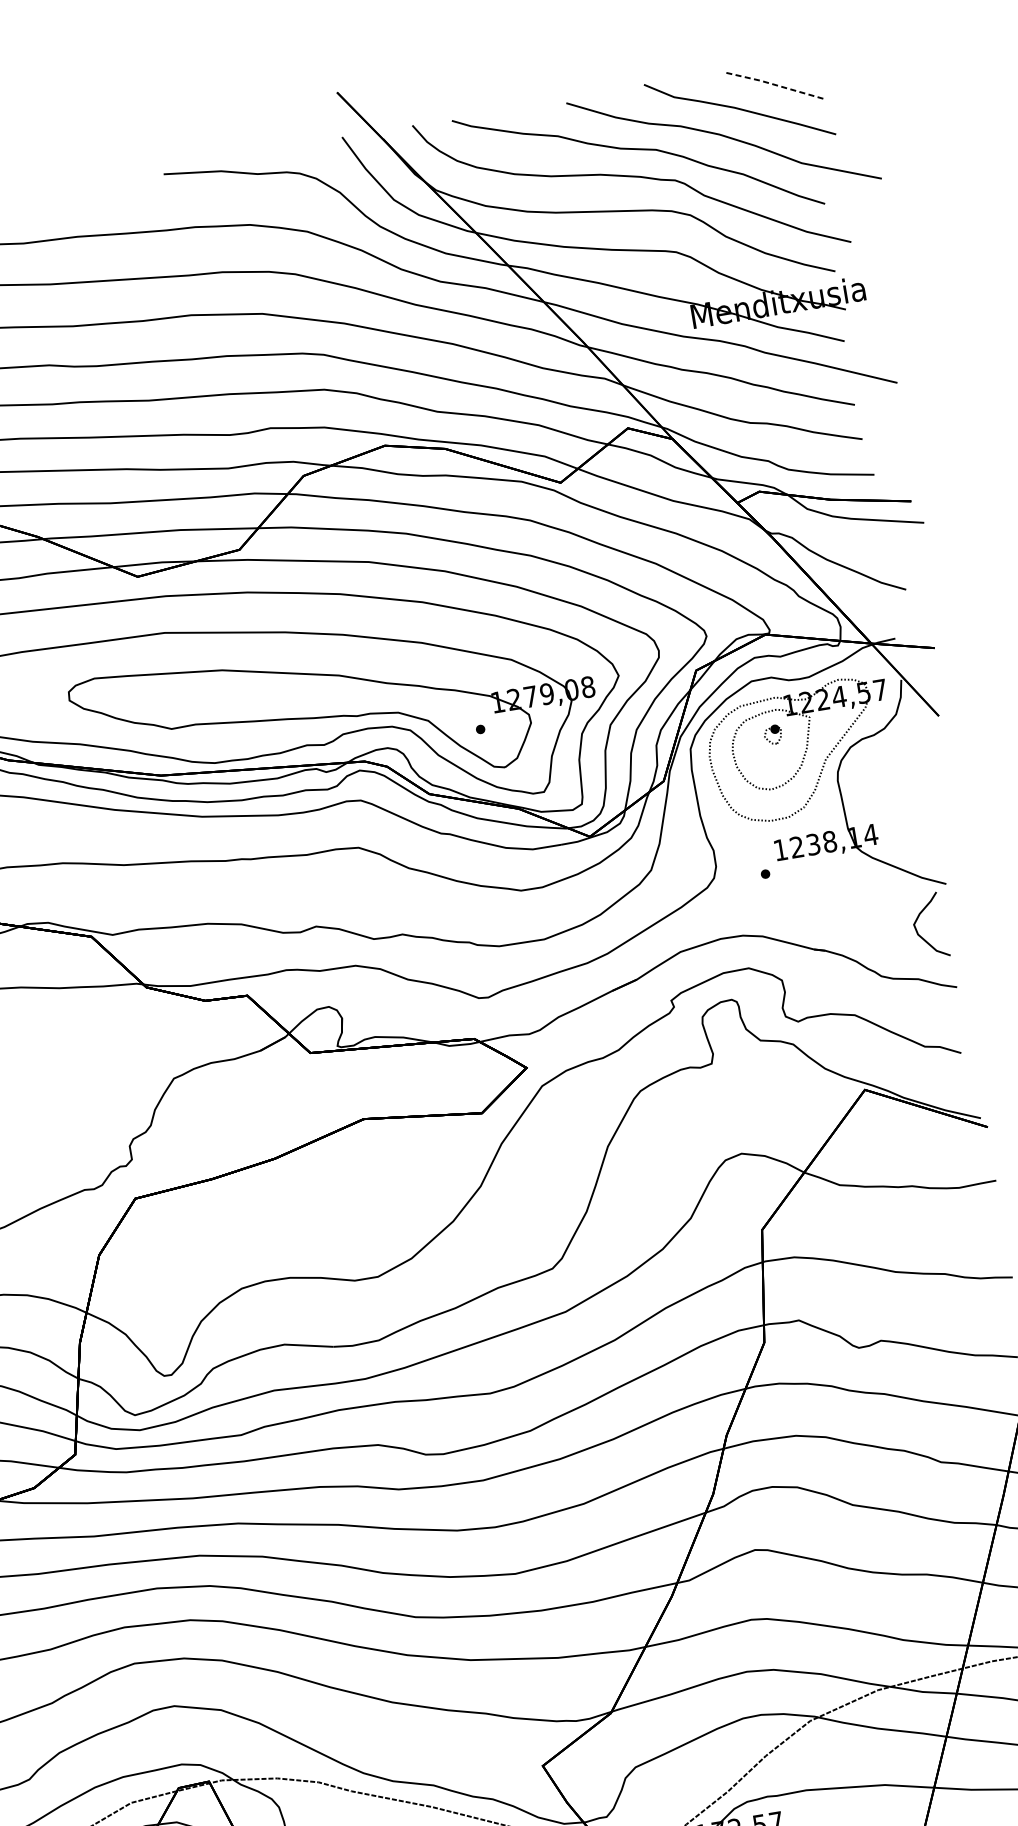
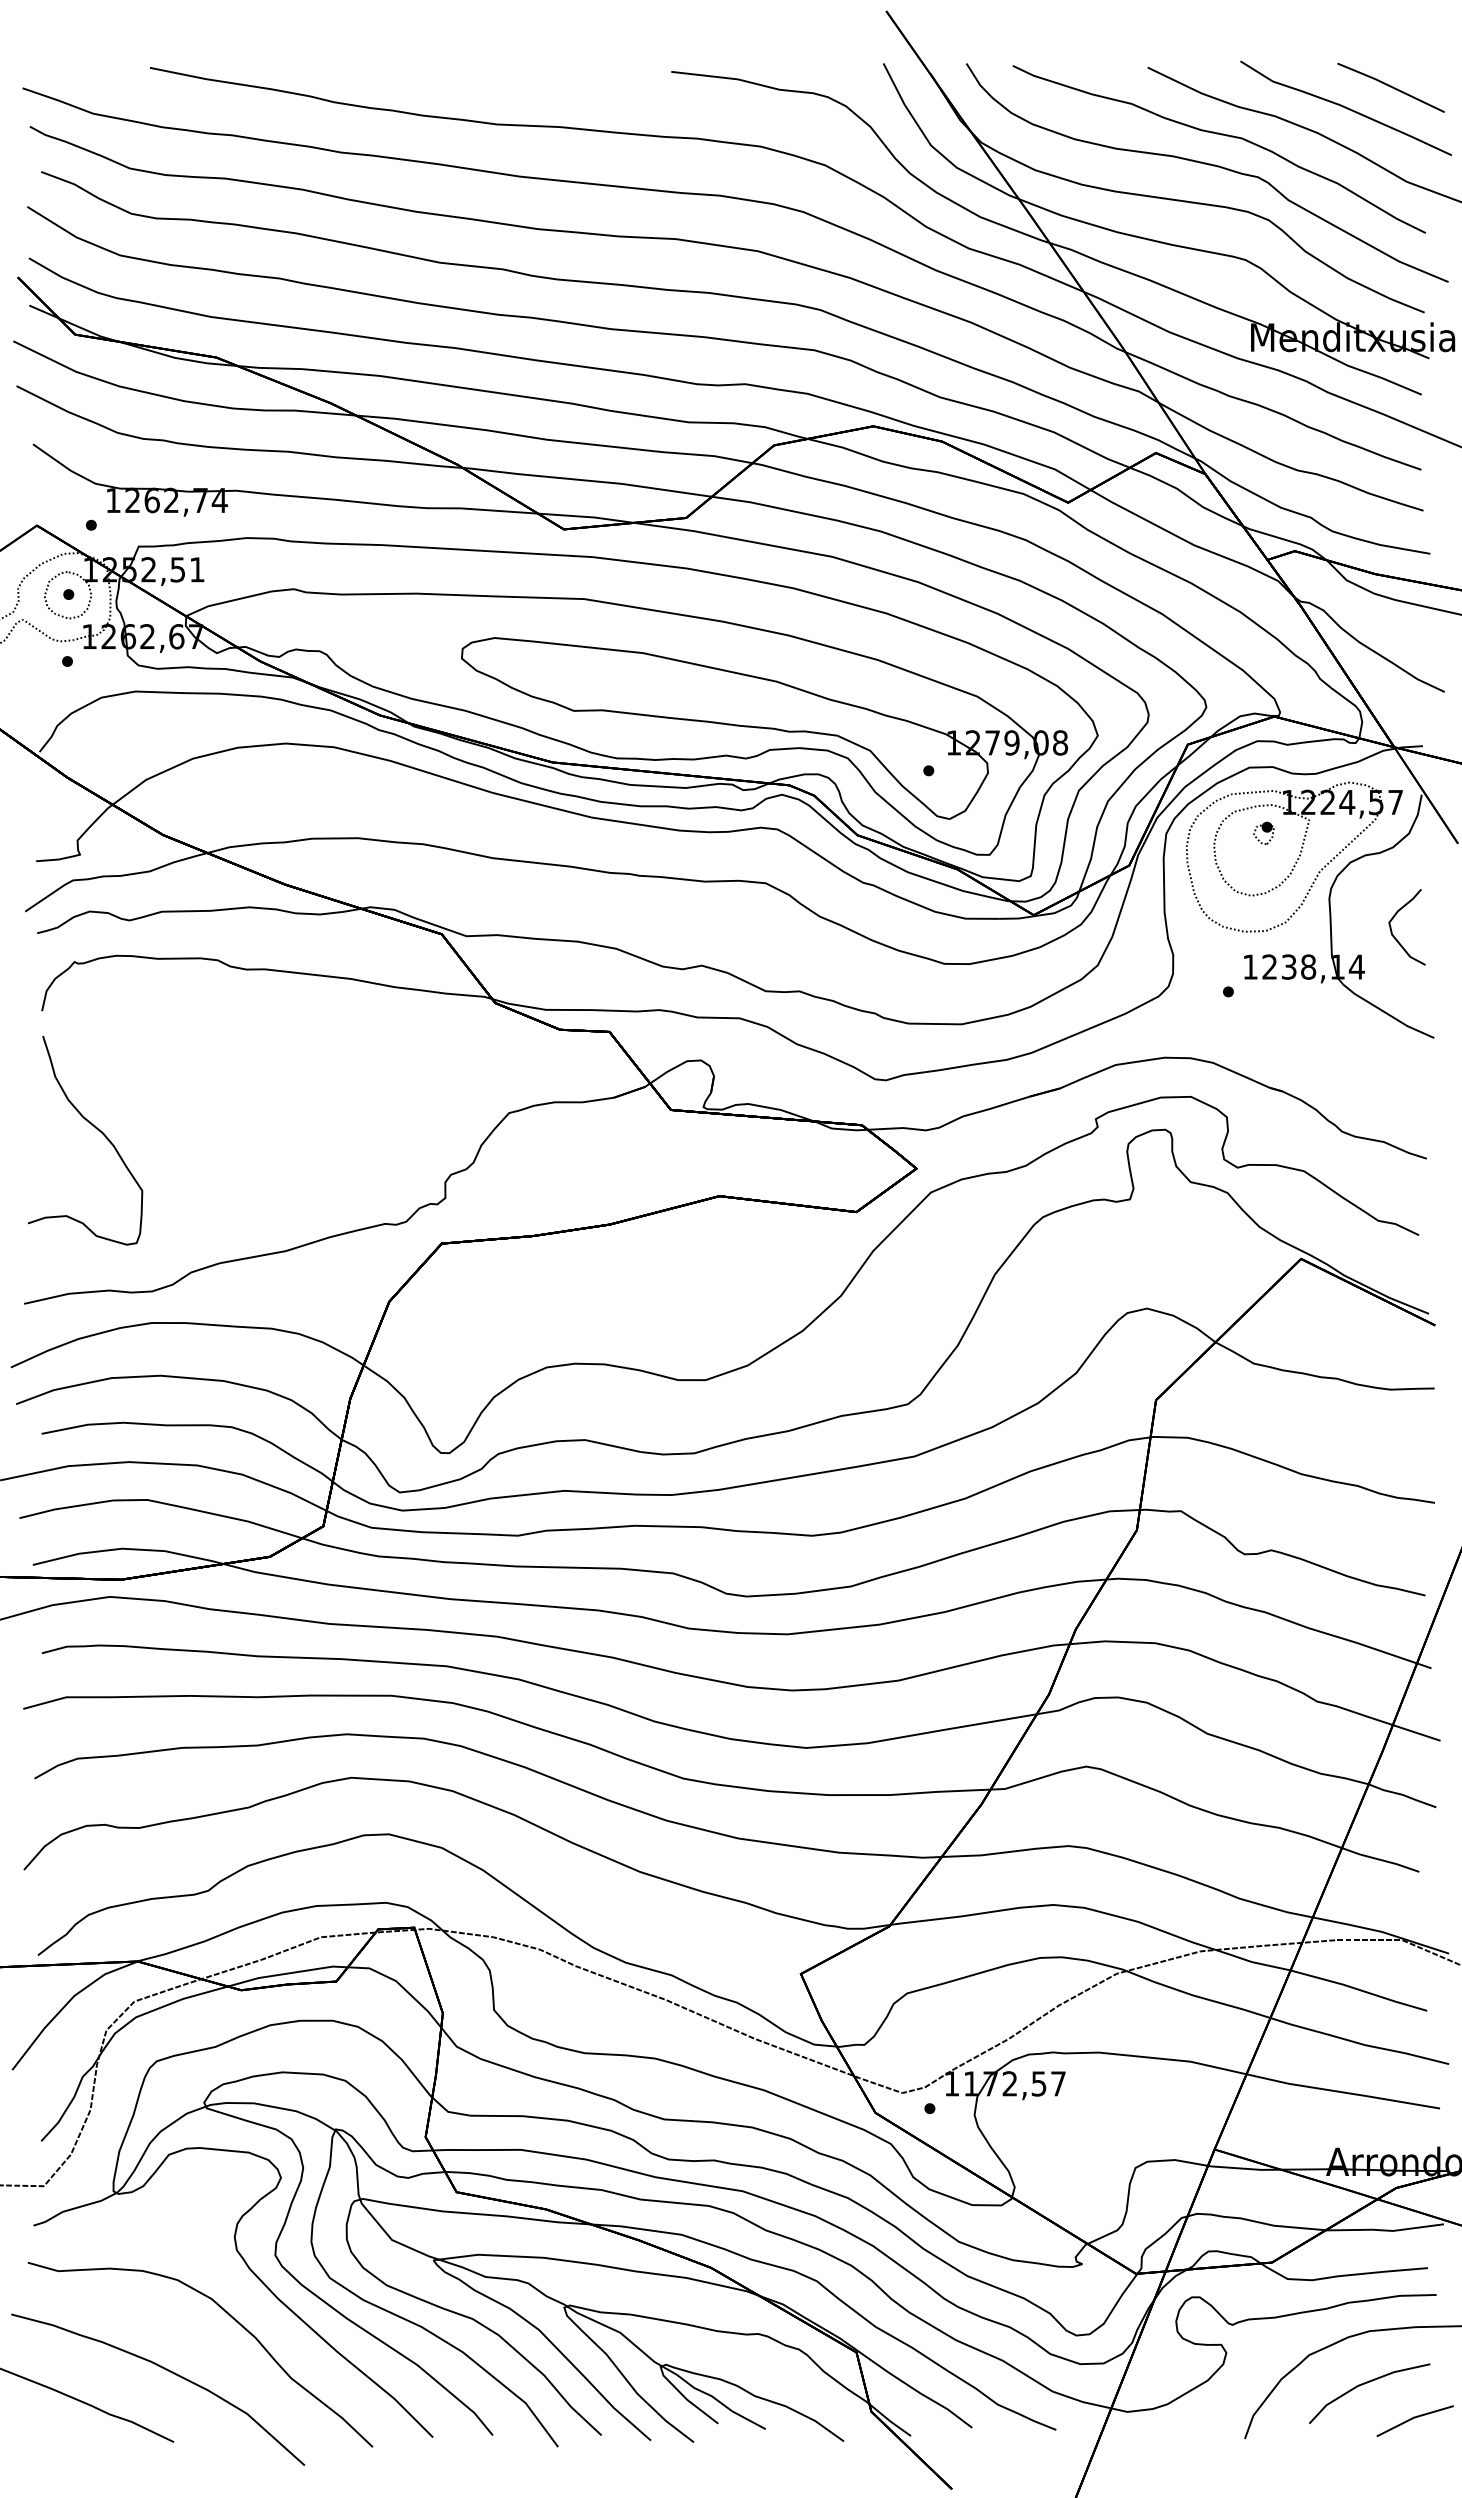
line: (775, 84) -> (1391, 86), dashed -> solid
curve: (920, 934) -> (1394, 935), moved

